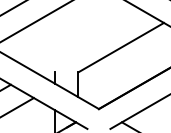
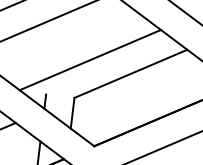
line: (86, 40) -> (89, 59), added

